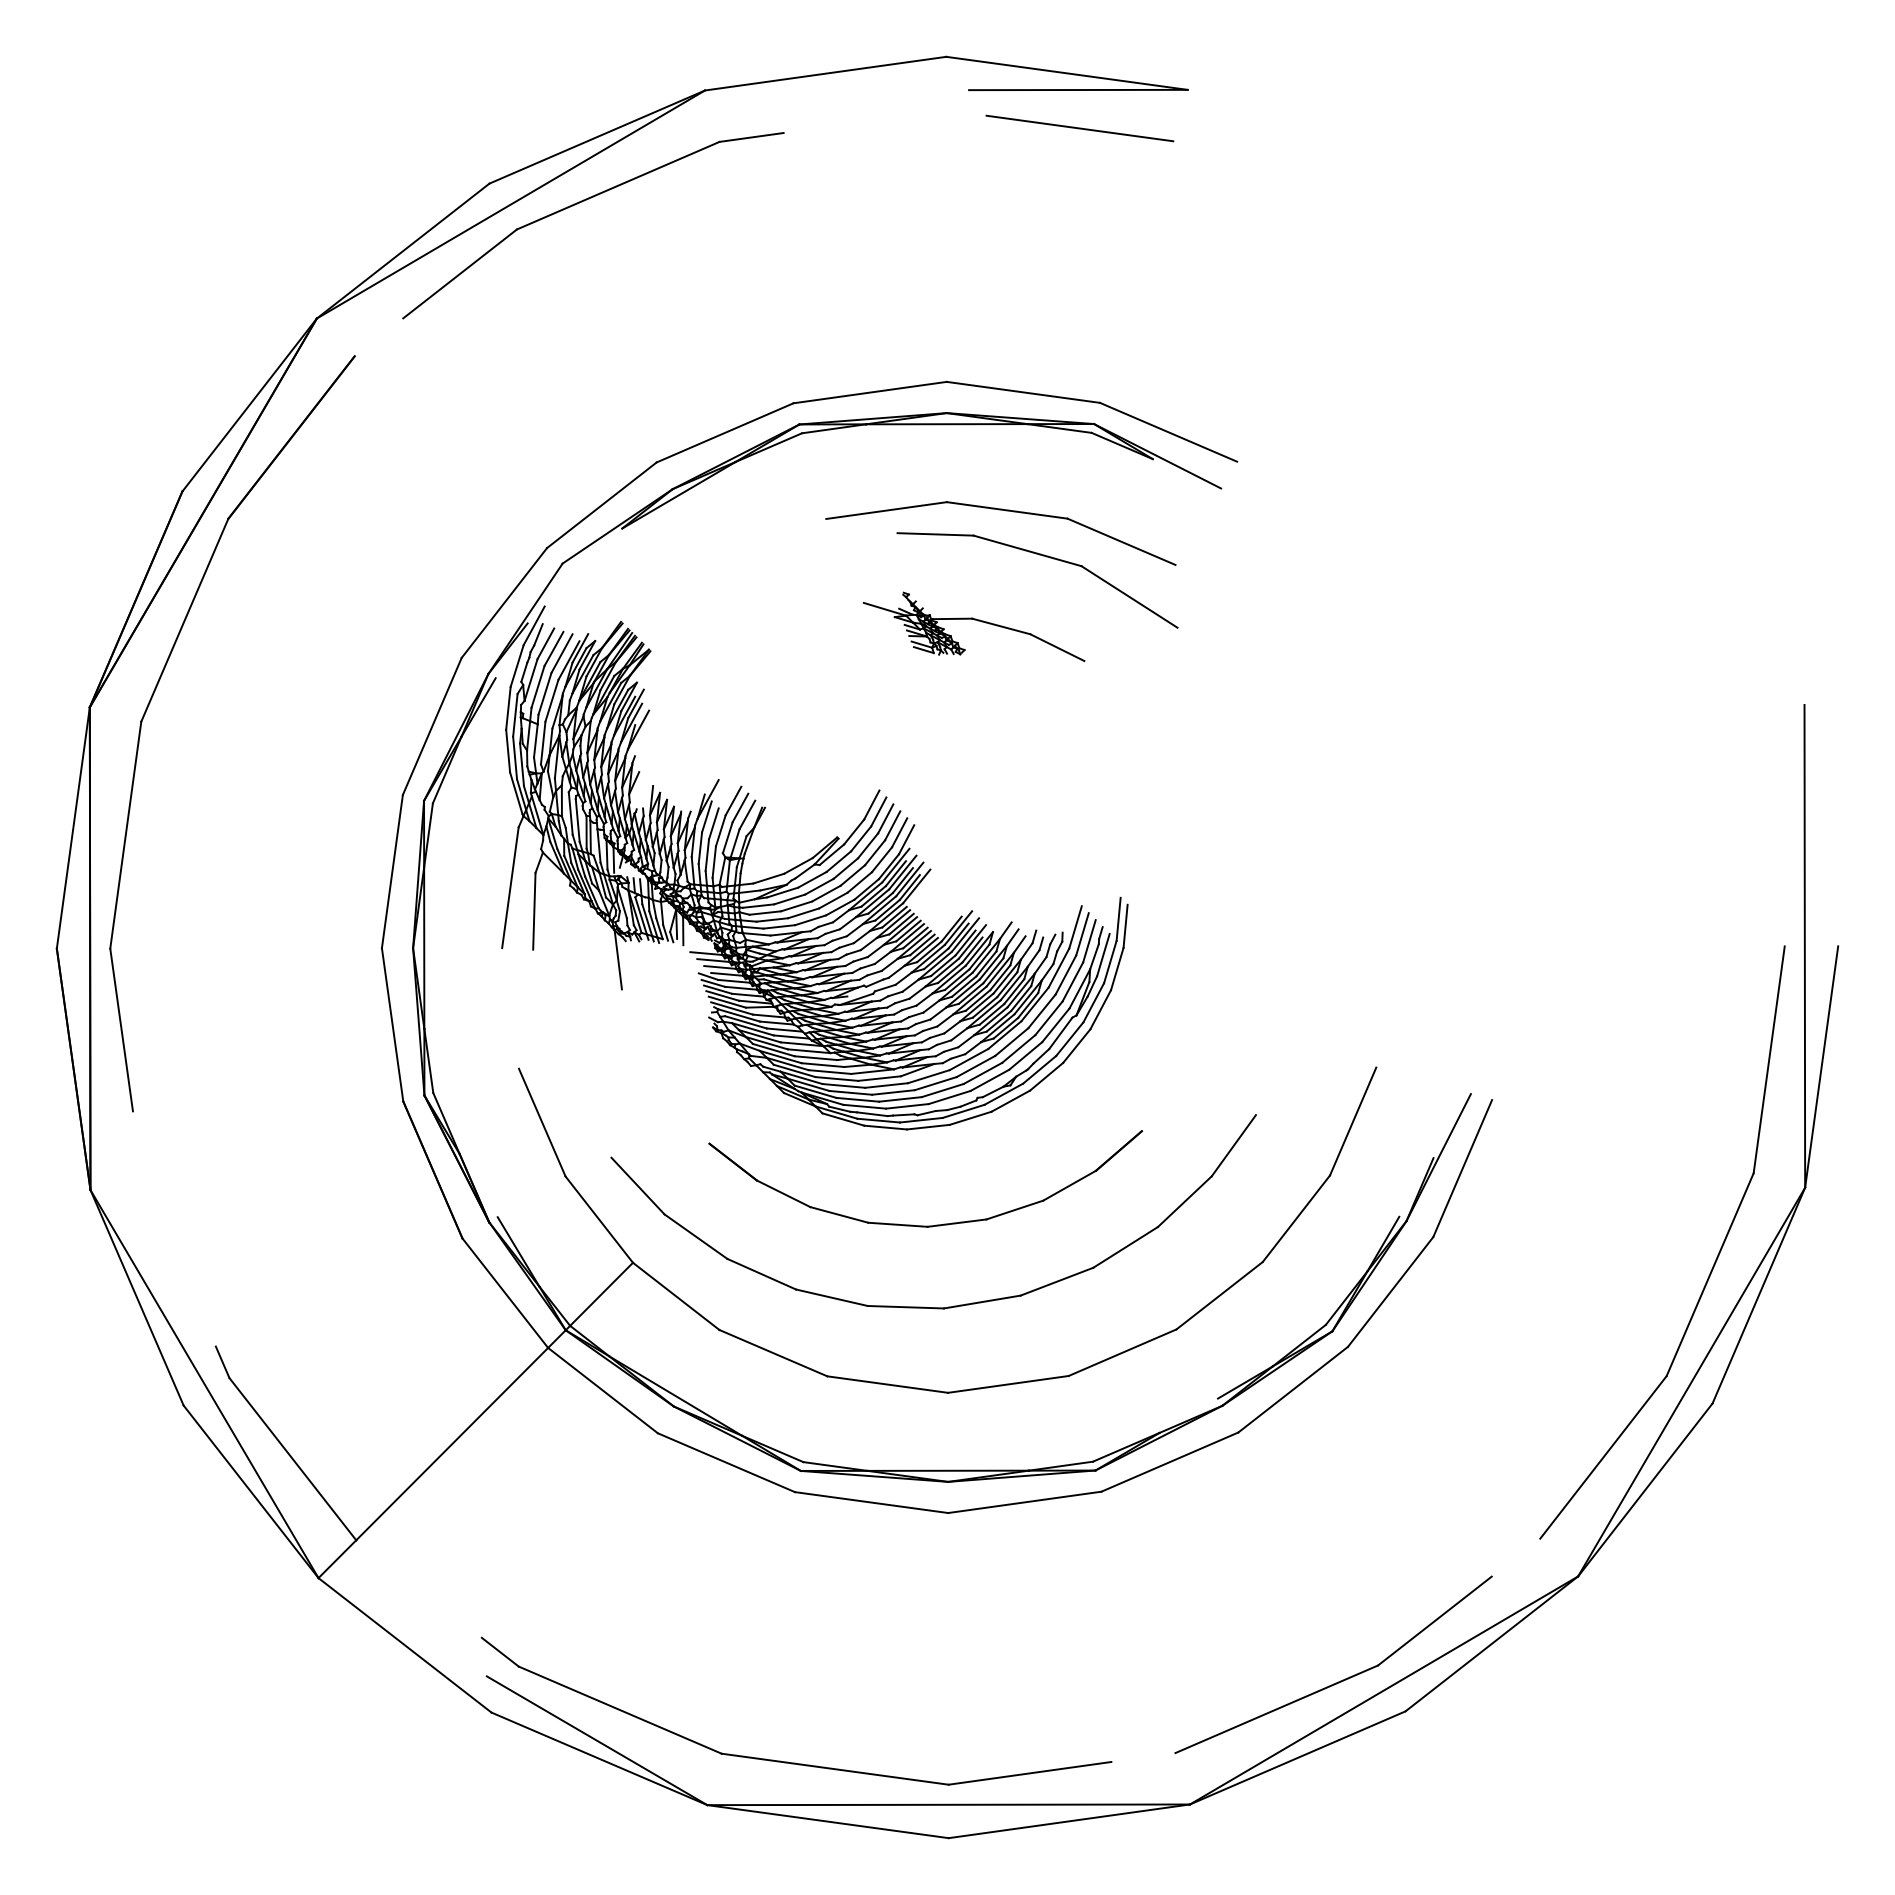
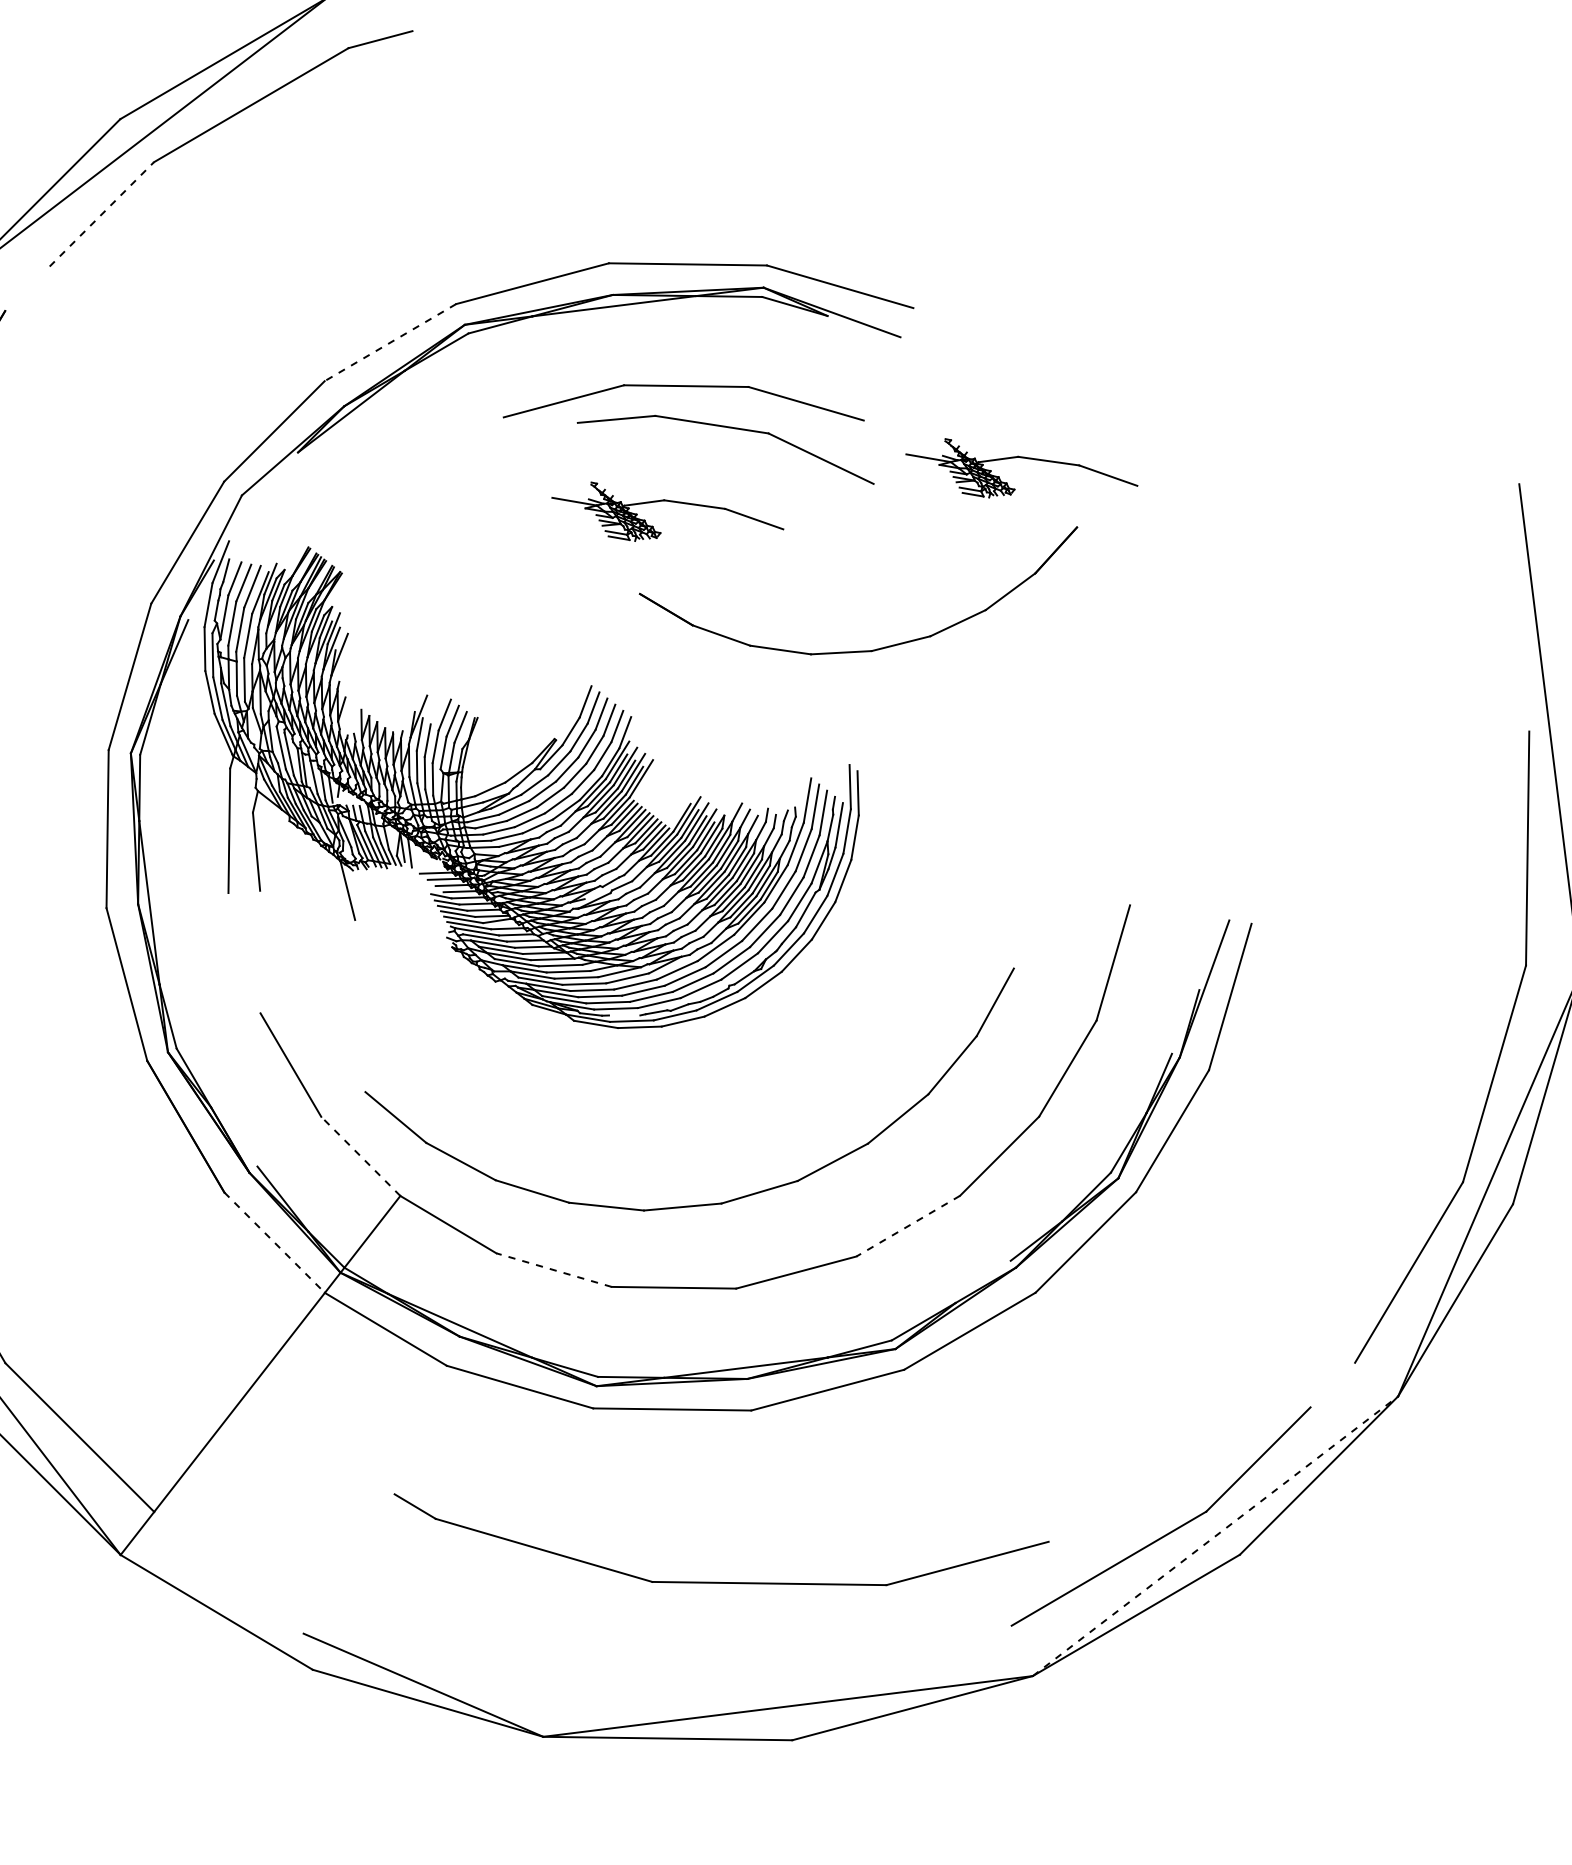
line: (460, 273) -> (102, 213), solid -> dashed
line: (725, 432) -> (390, 342), solid -> dashed
part: (1323, 620) -> (1020, 458), added
line: (872, 1114) -> (624, 1015), removed
line: (599, 1219) -> (361, 1156), solid -> dashed
part: (925, 1225) -> (869, 650), moved
line: (505, 1293) -> (274, 1242), solid -> dashed
line: (1122, 1352) -> (908, 1225), solid -> dashed
line: (773, 1353) -> (554, 1270), solid -> dashed
line: (1384, 1690) -> (1215, 1536), solid -> dashed
part: (788, 1761) -> (721, 1581), moved

